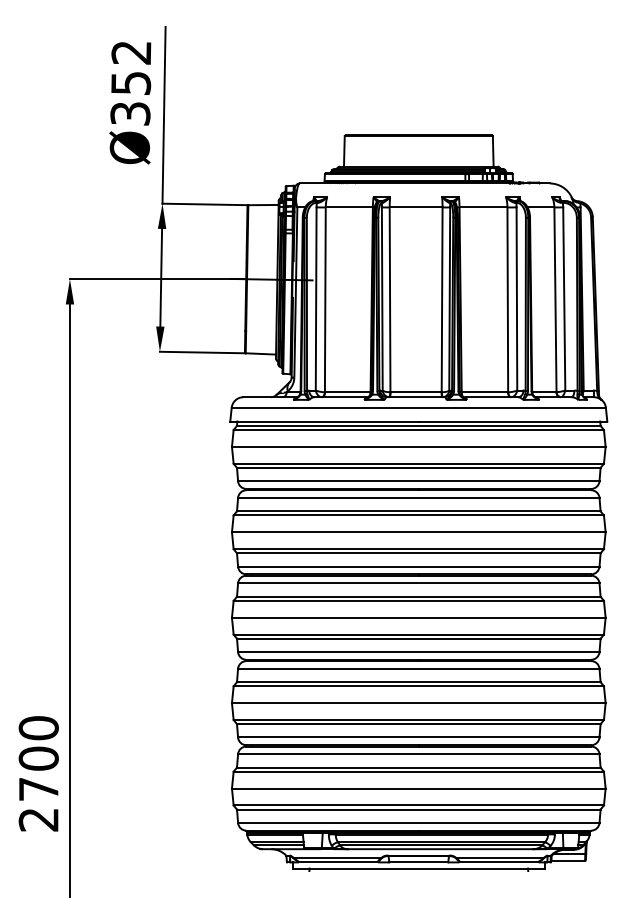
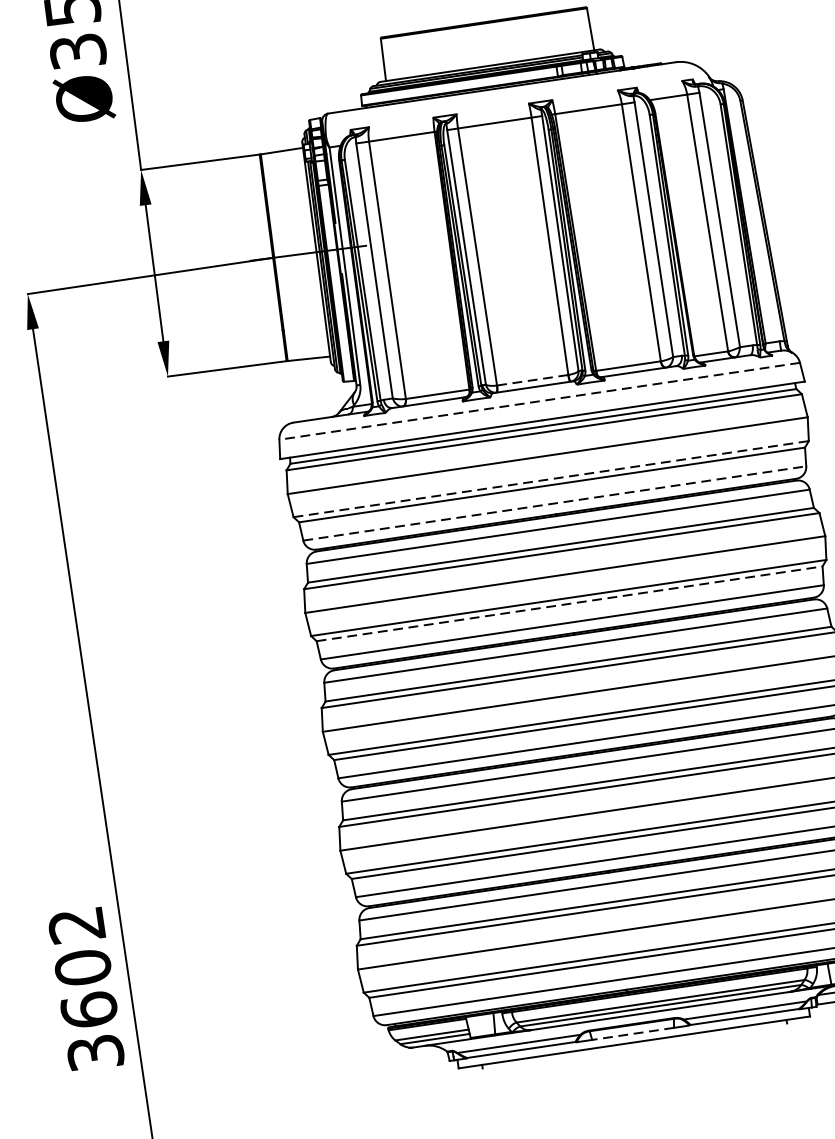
line: (416, 392) -> (533, 380), solid -> dashed
line: (418, 407) -> (539, 400), solid -> dashed
line: (419, 463) -> (552, 478), solid -> dashed
line: (418, 481) -> (554, 503), solid -> dashed
line: (418, 553) -> (569, 604), solid -> dashed
text: (38, 773) -> (85, 988), 2700 -> 3602
line: (418, 862) -> (632, 1034), solid -> dashed

